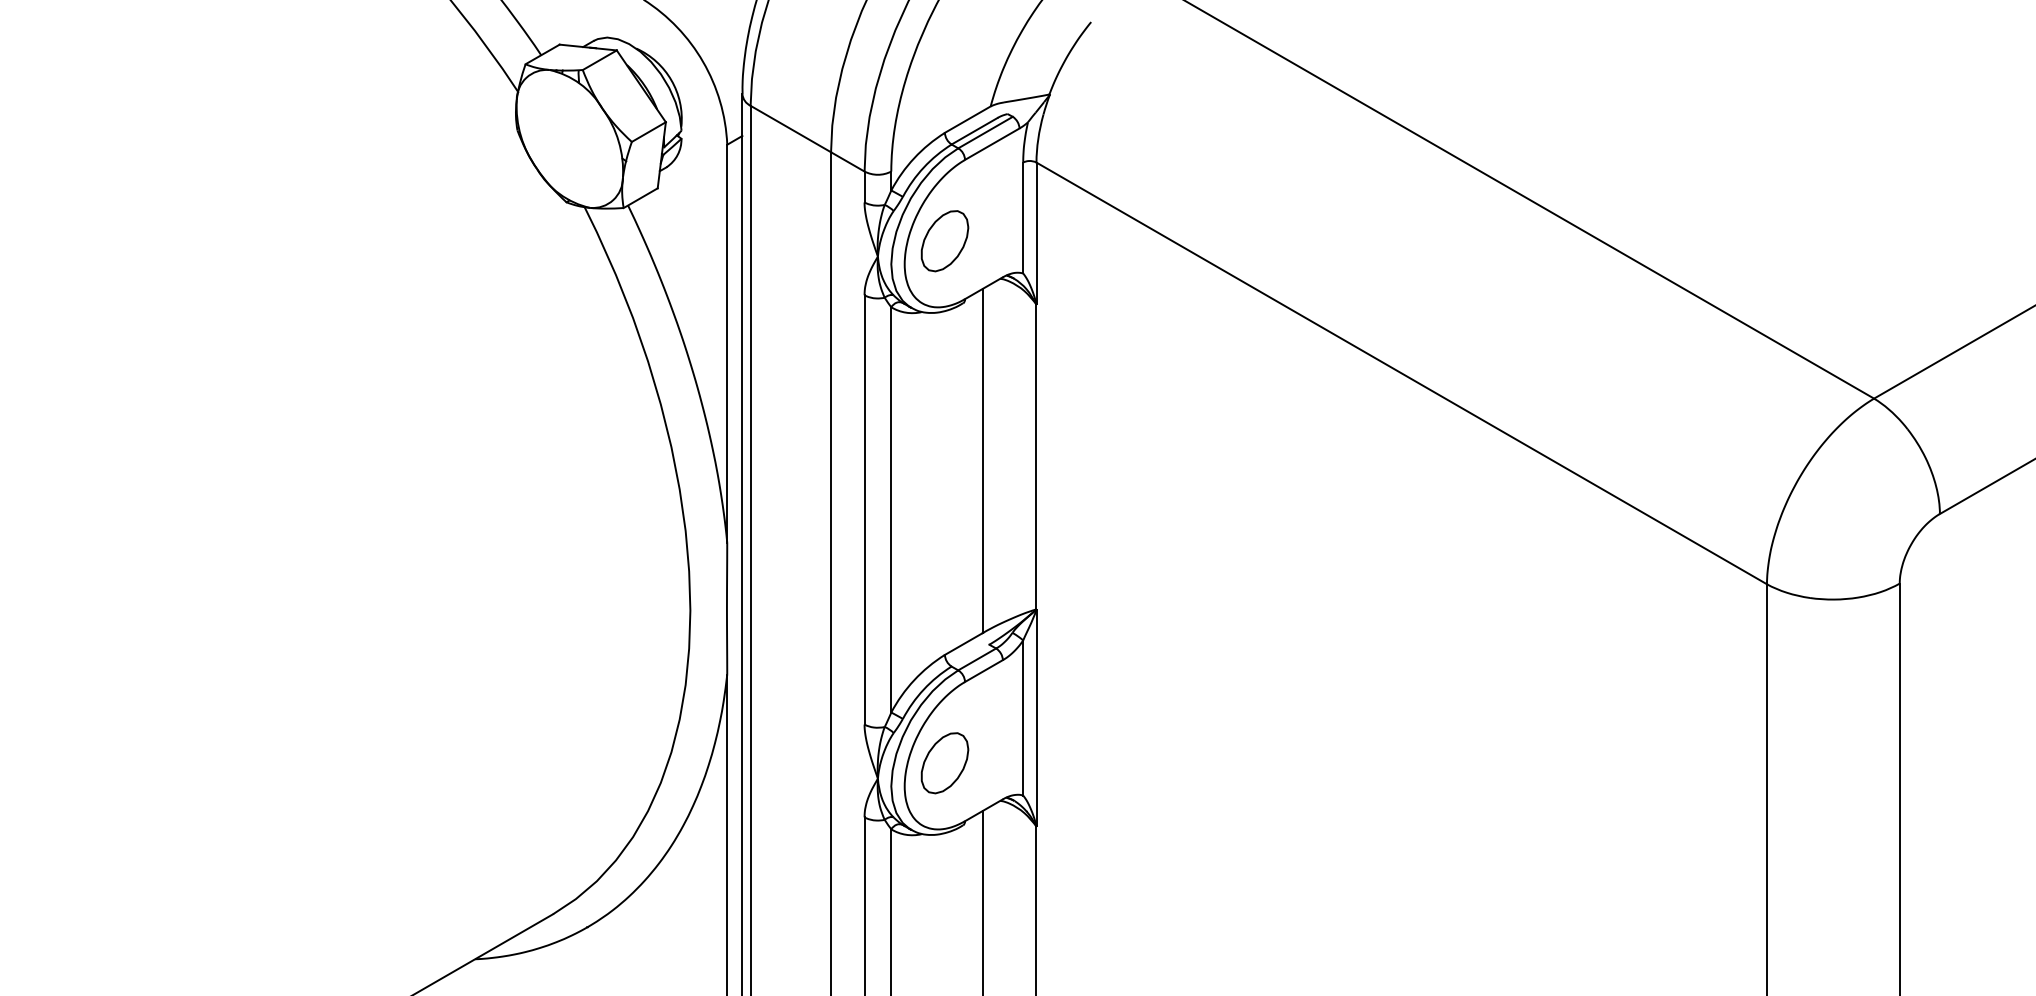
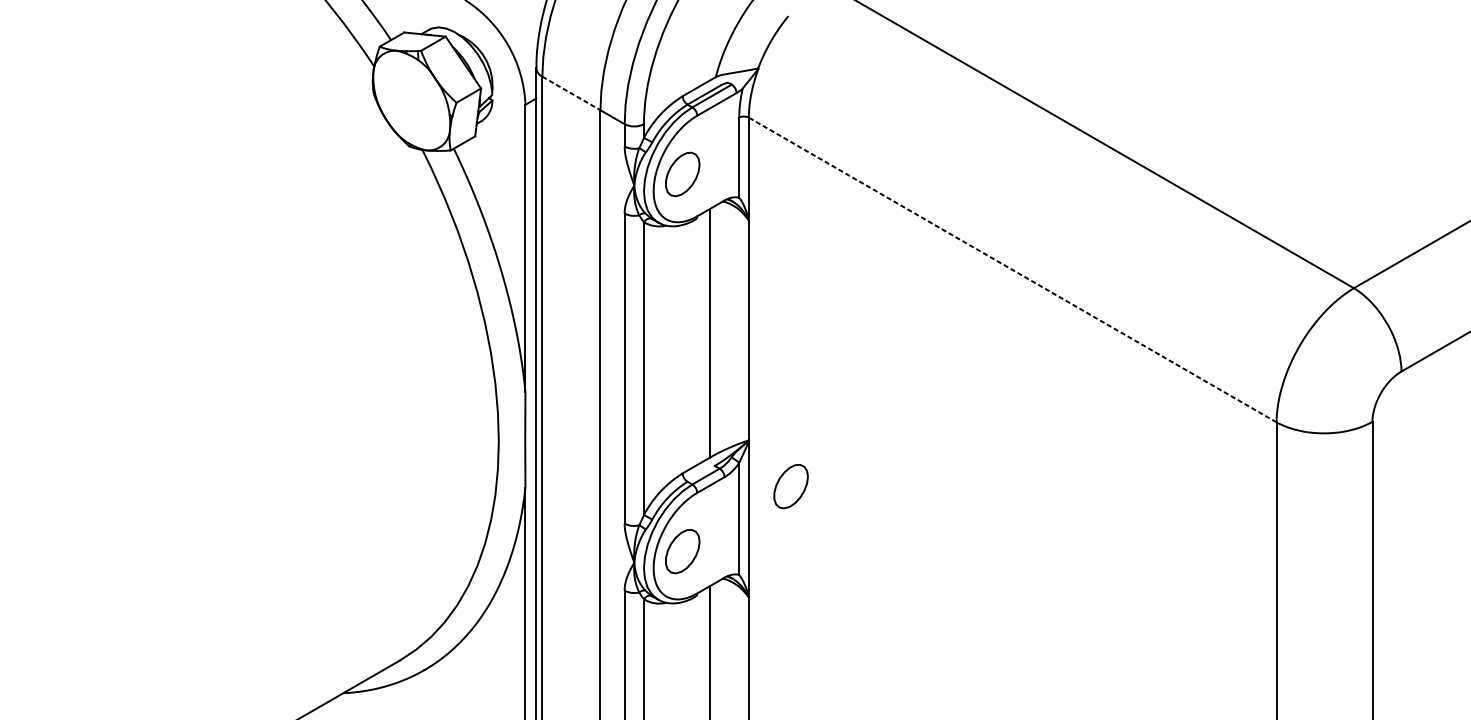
line: (791, 129) -> (571, 93), solid -> dashed
line: (1401, 373) -> (1012, 270), solid -> dashed
part: (1094, 673) -> (790, 486), added

